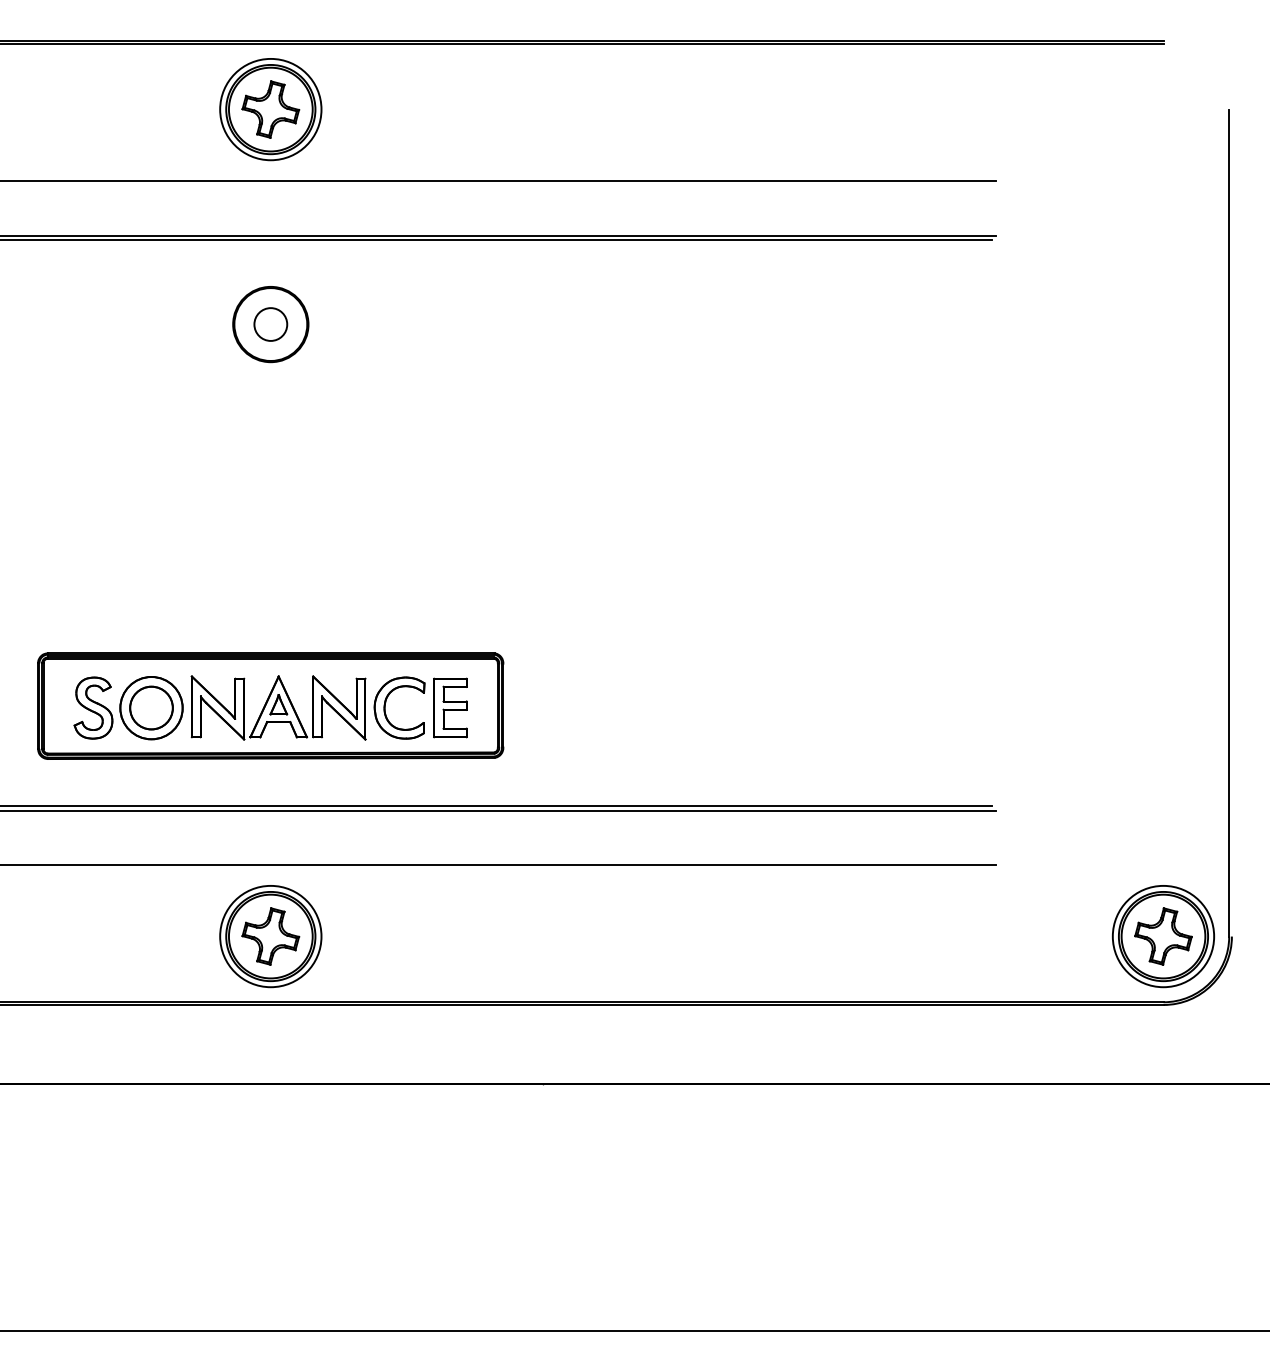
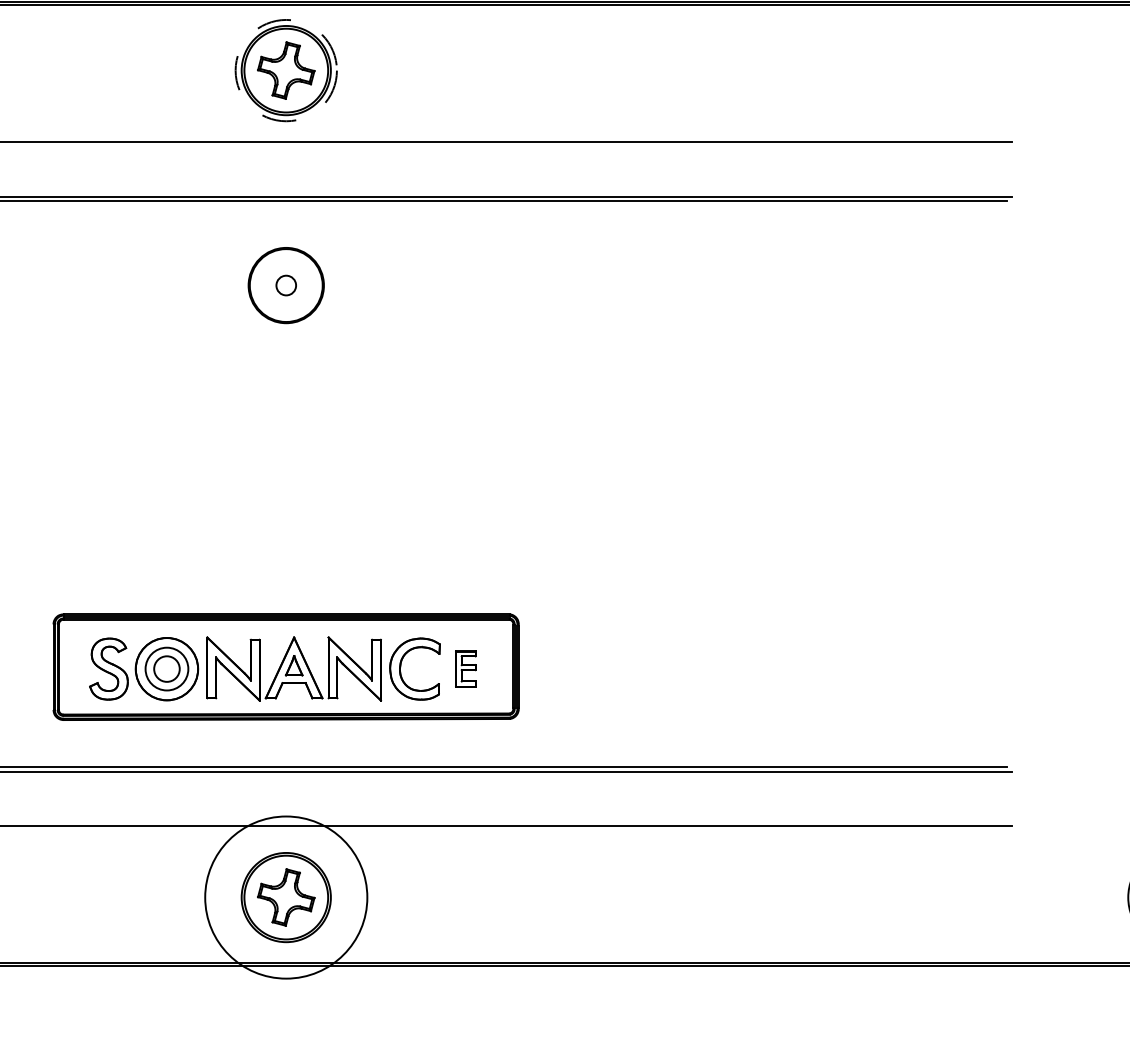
circle: (270, 109) -> (285, 70), solid -> dashed
circle: (270, 324) -> (285, 285), size x0.6
circle: (151, 707) -> (166, 668), size x0.6
part: (450, 707) -> (465, 668), size x0.6
circle: (270, 936) -> (285, 897), size x1.6

